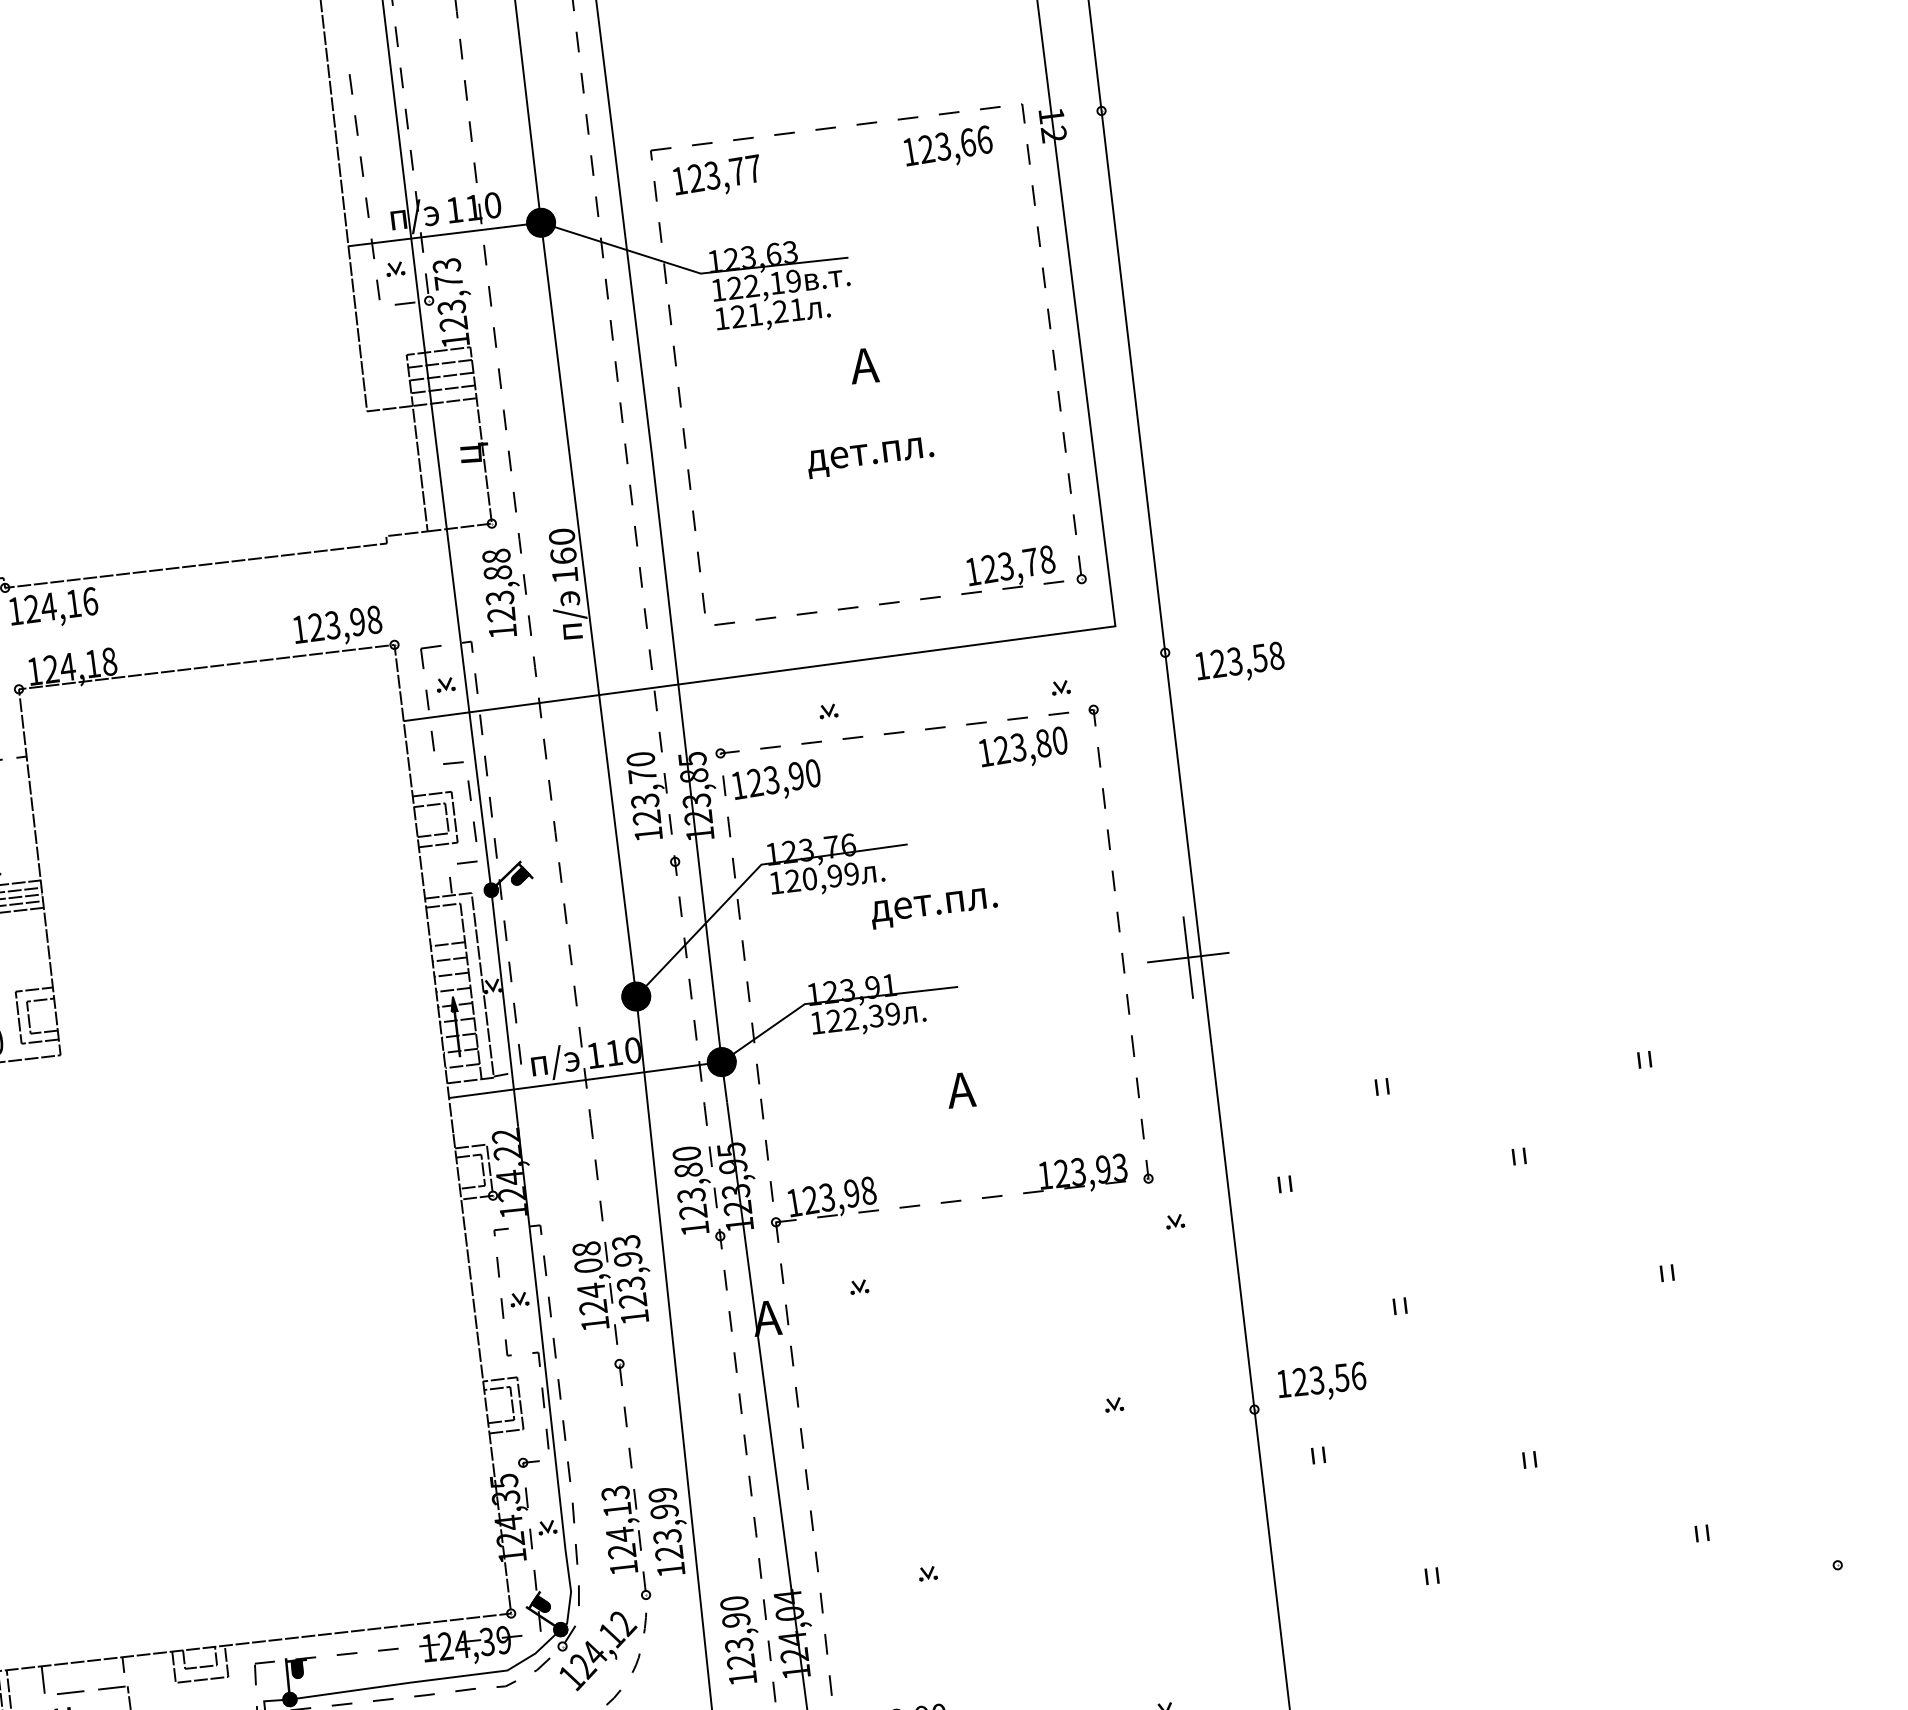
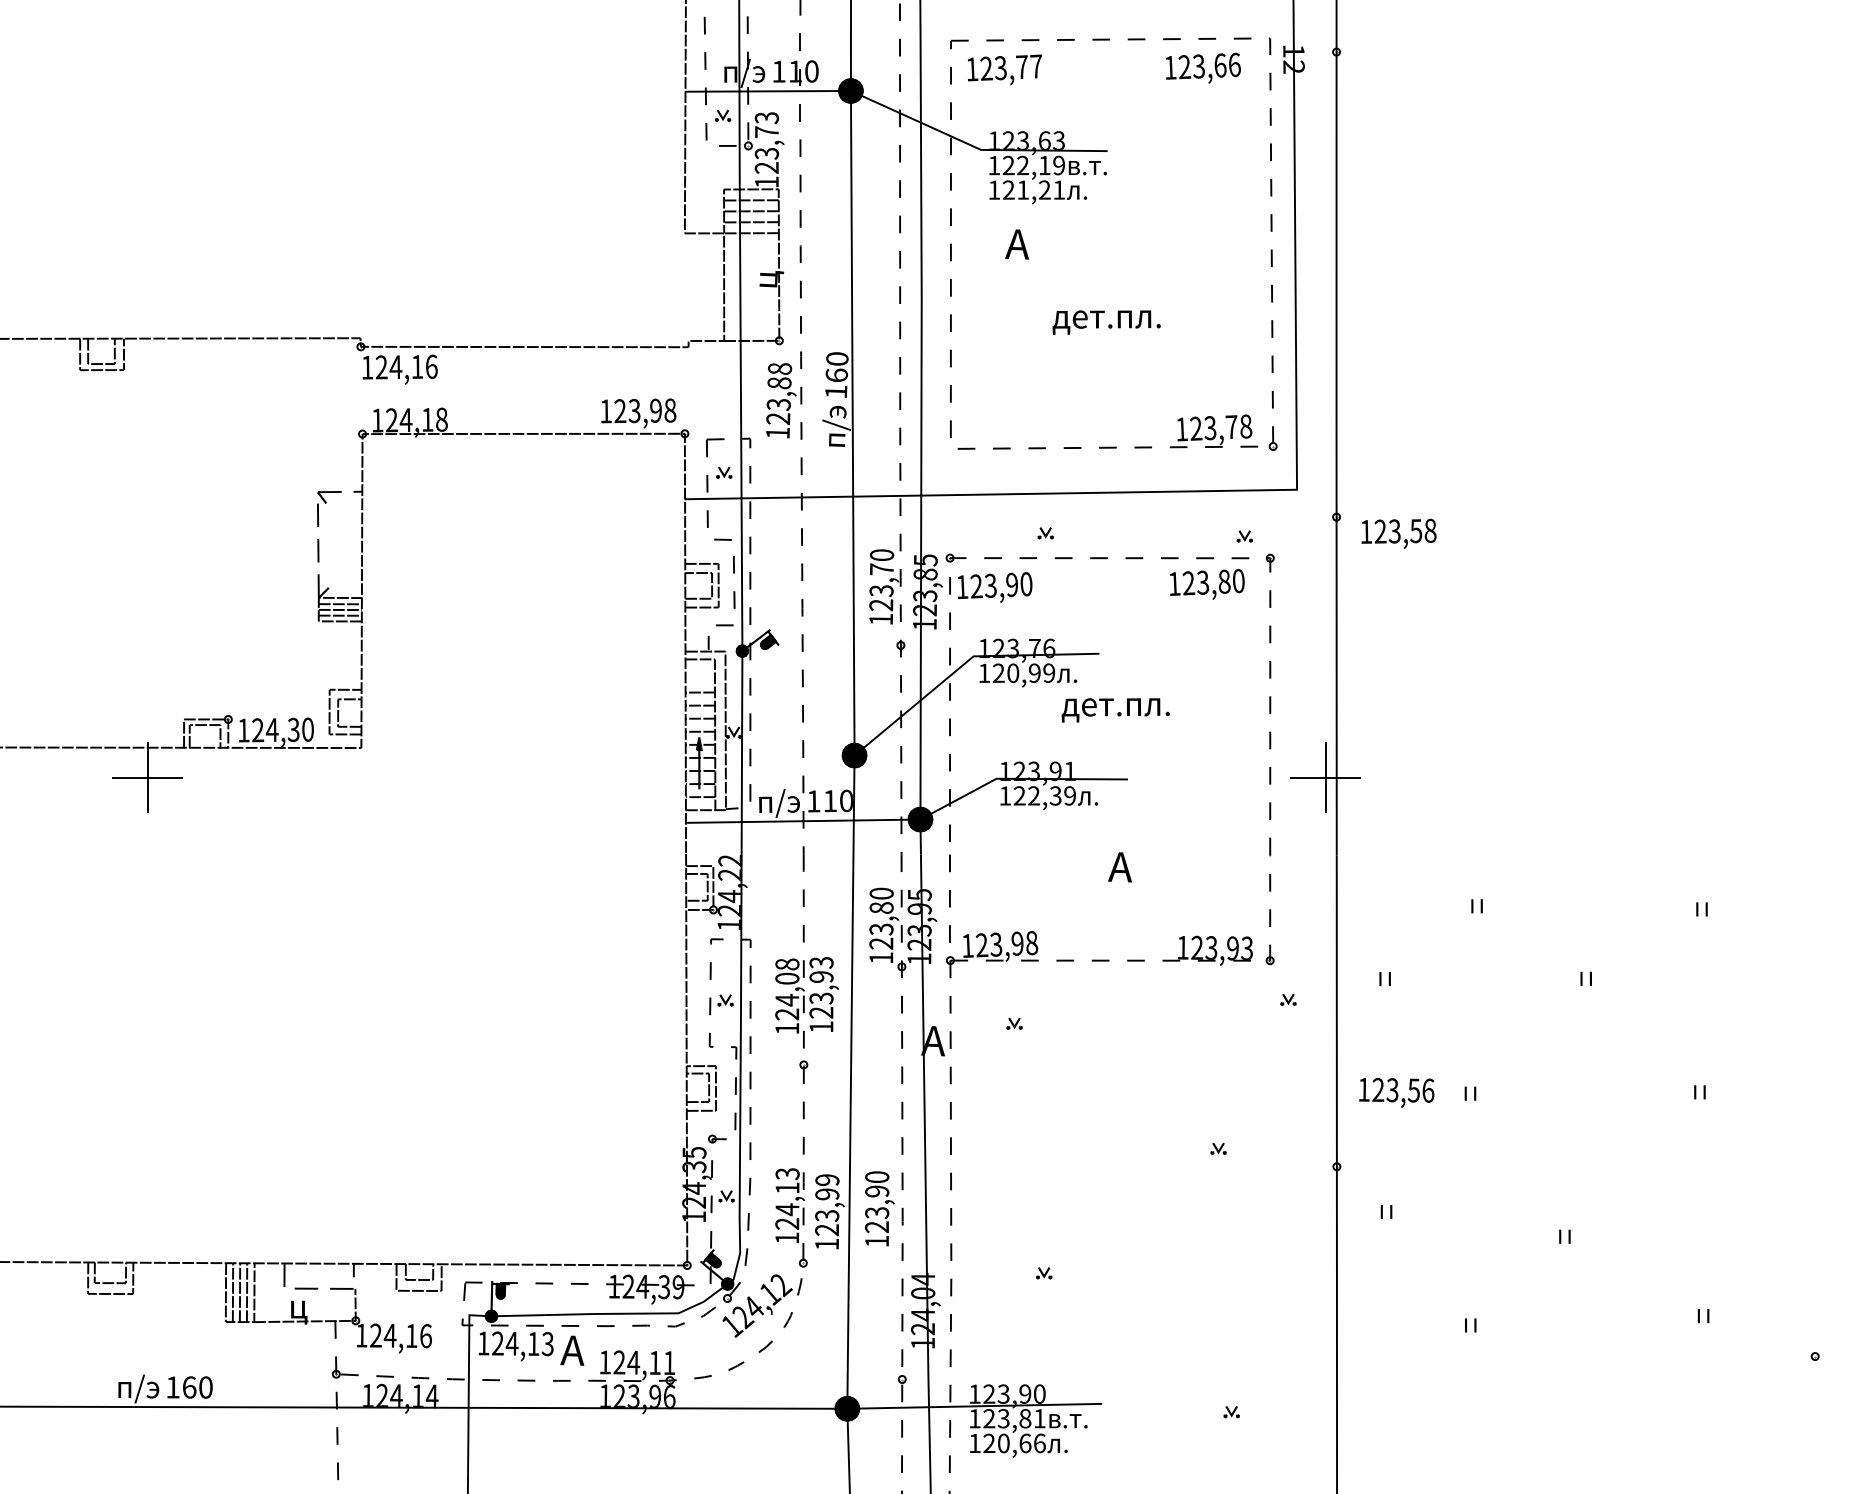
text: (863, 366) -> (1016, 244), moved
text: (1321, 1382) -> (1396, 1092), moved
text: (741, 1639) -> (879, 1208), moved

